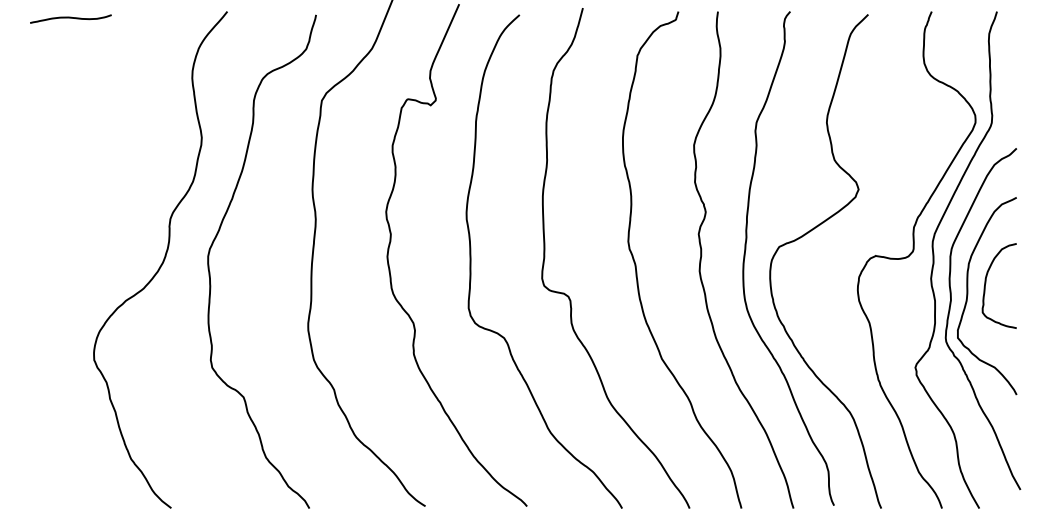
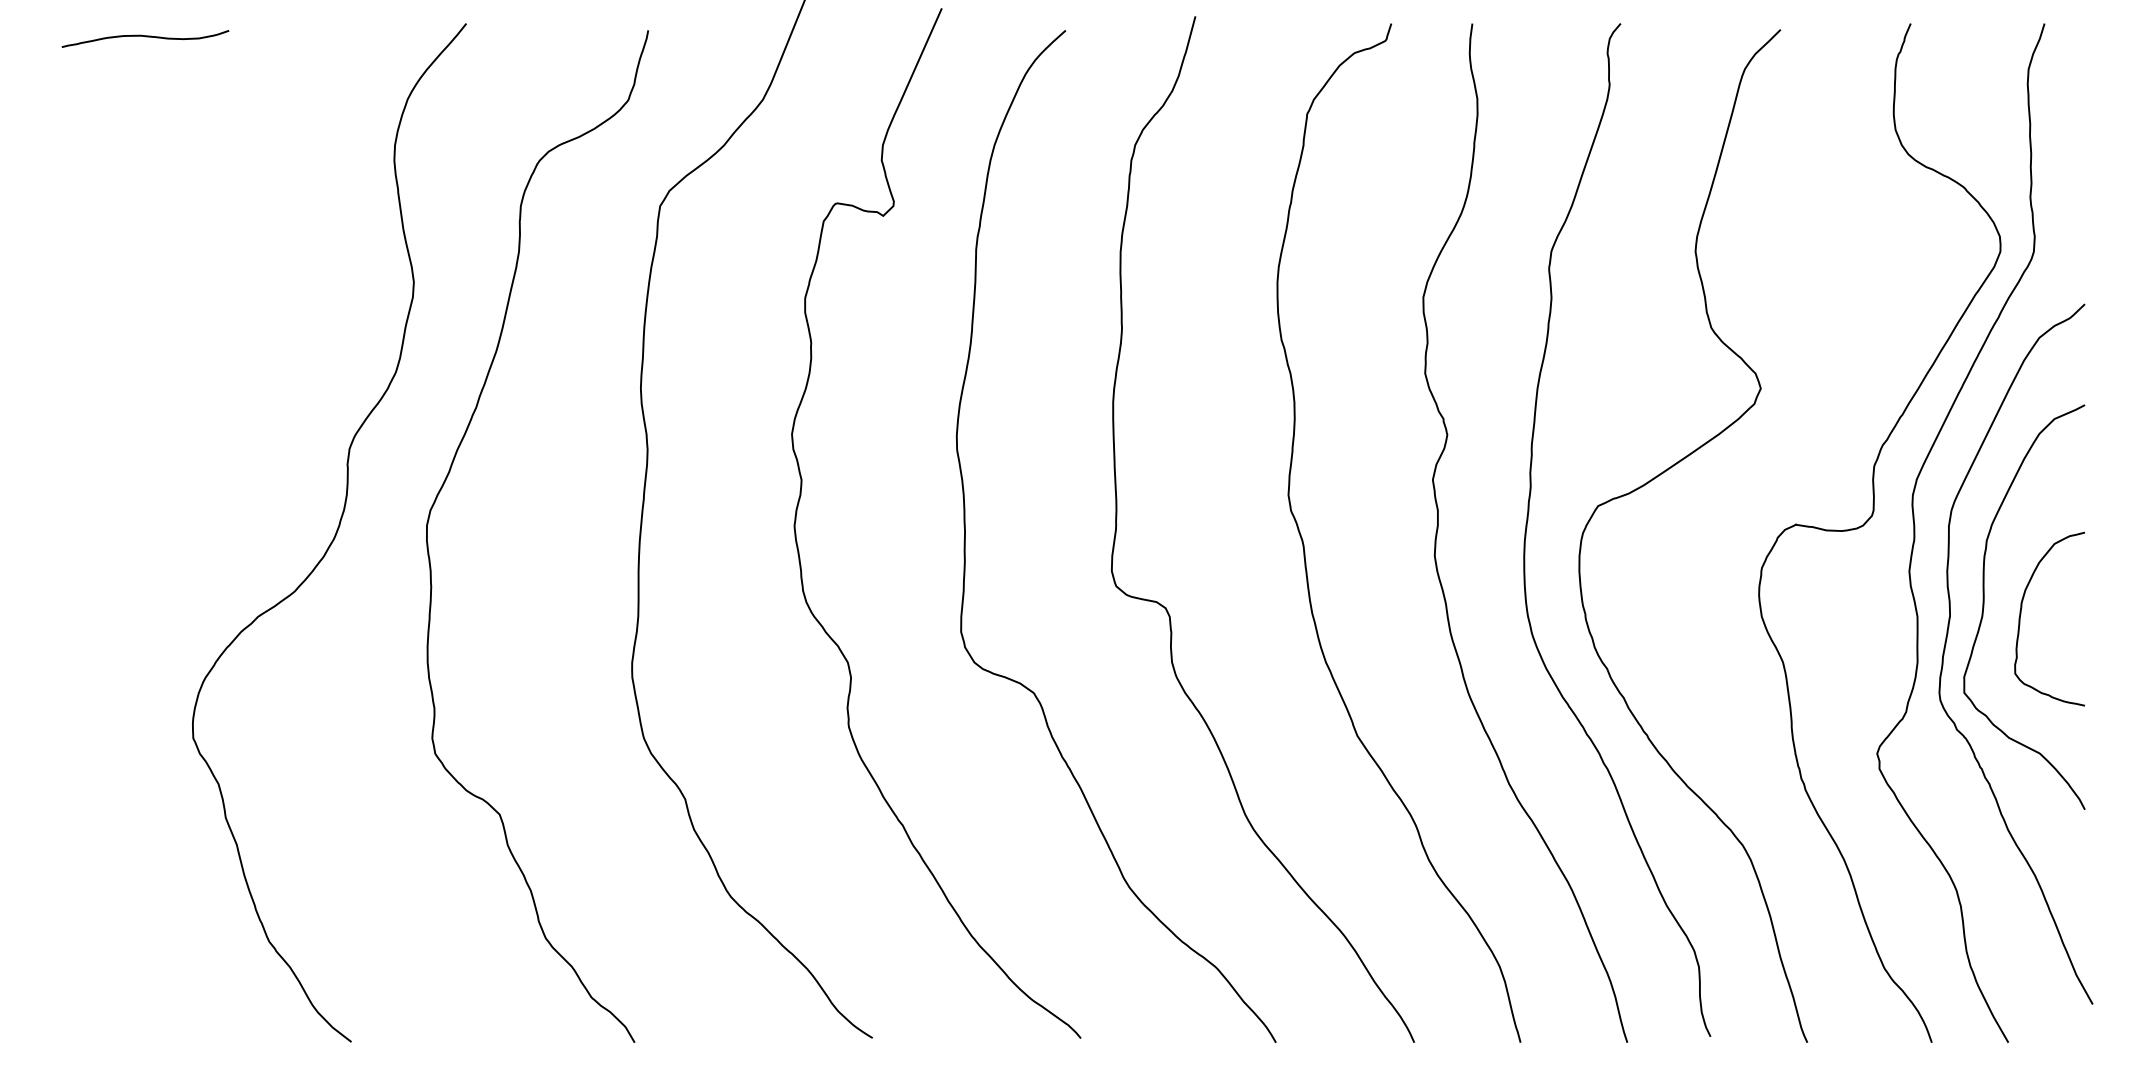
curve: (986, 283) -> (2022, 613), moved

